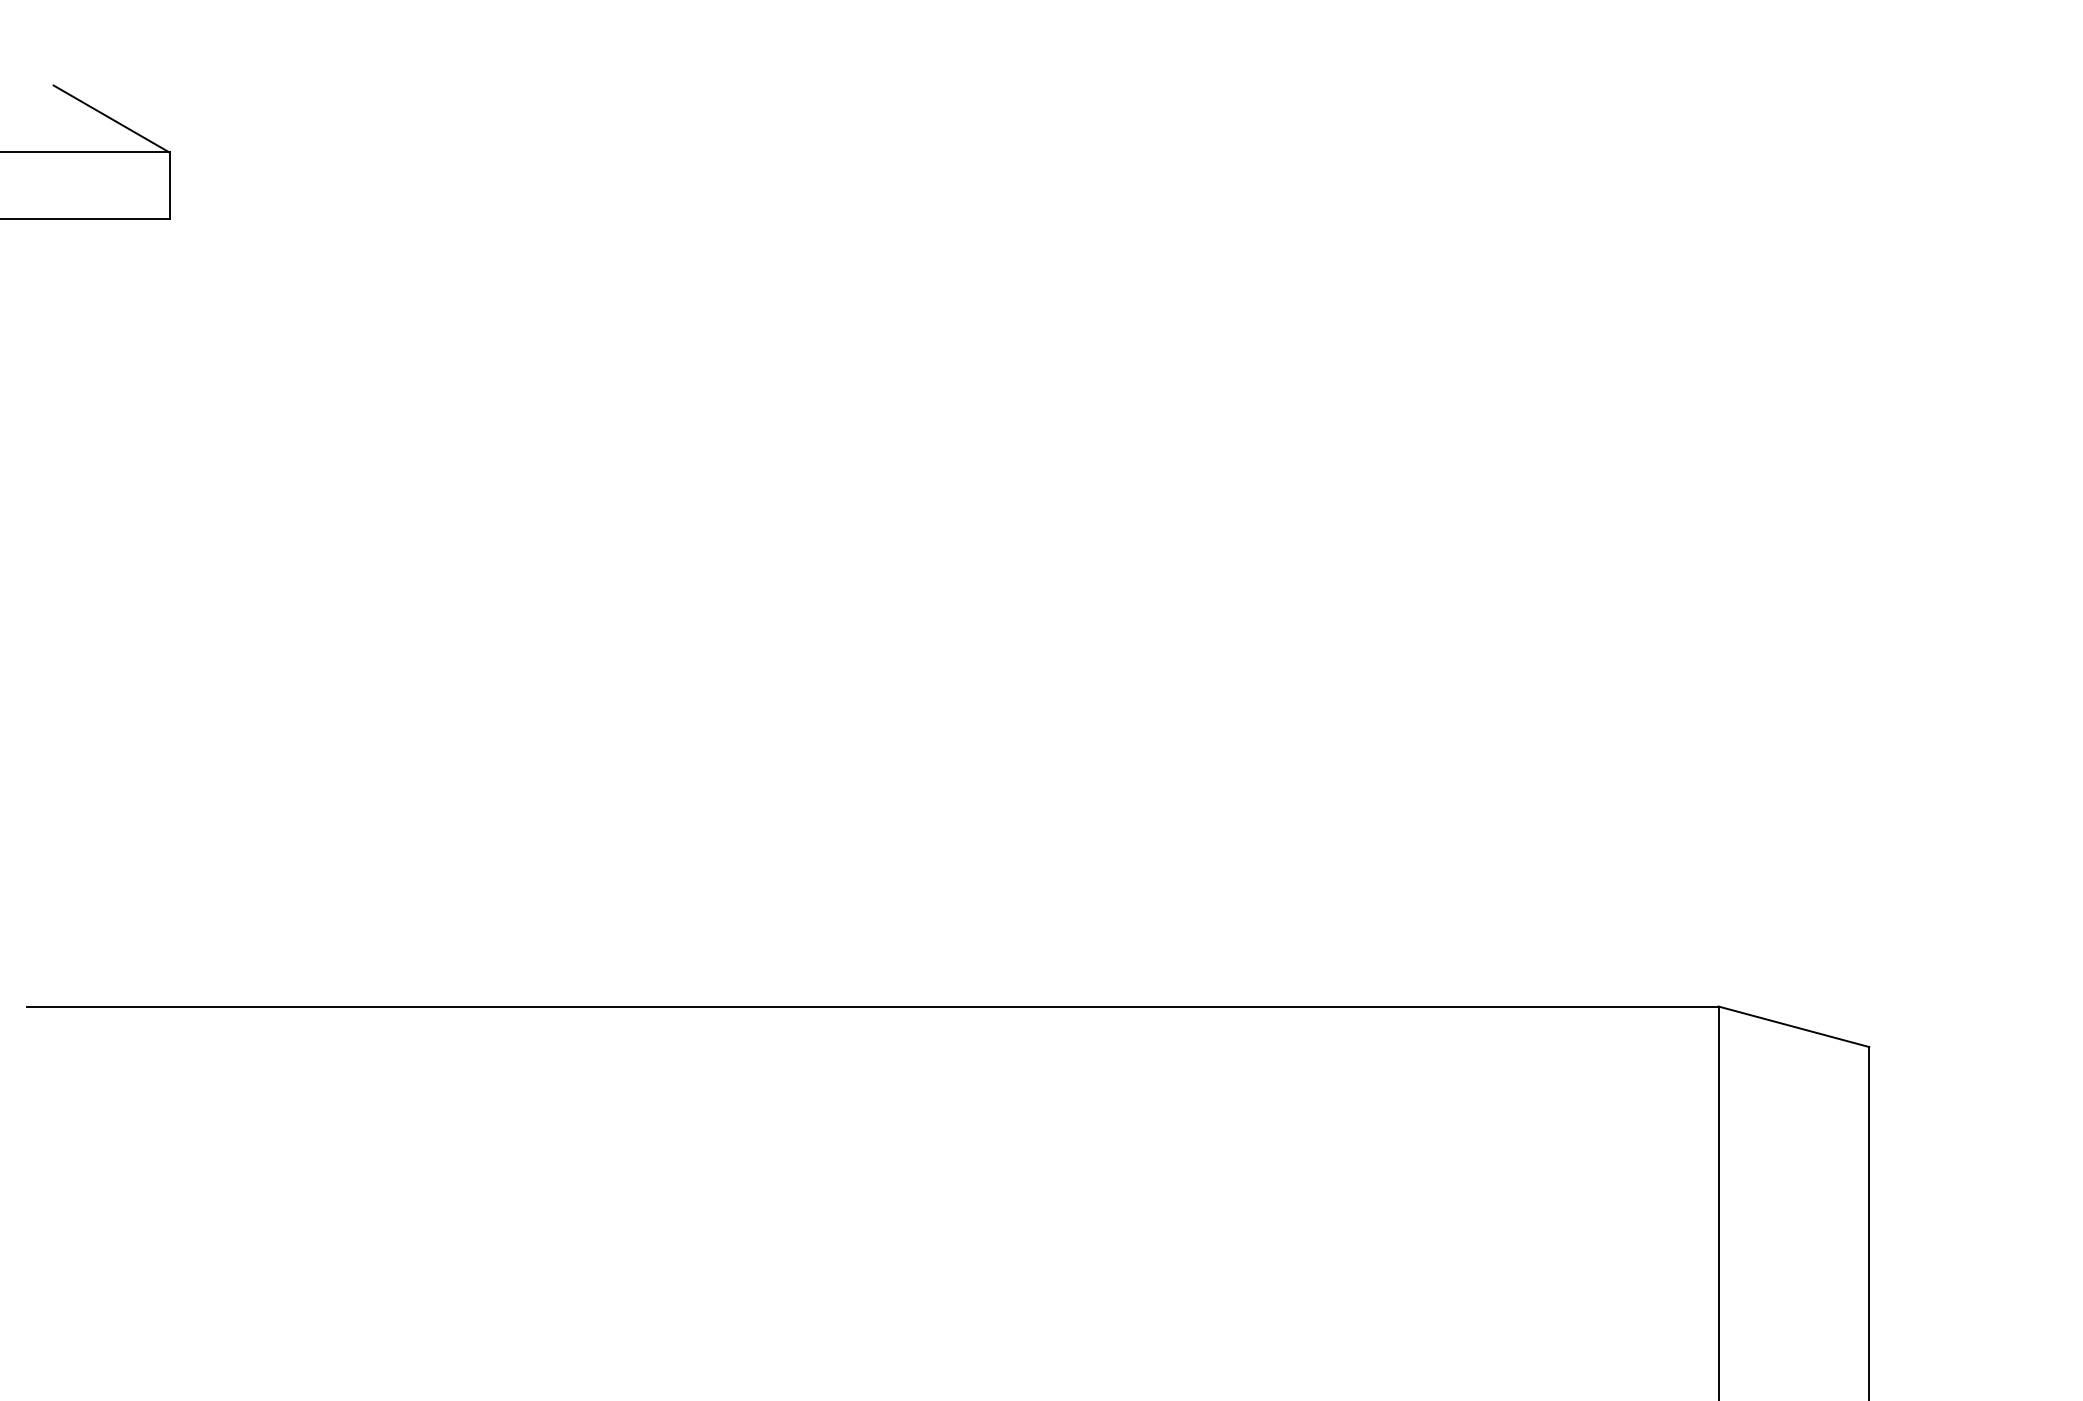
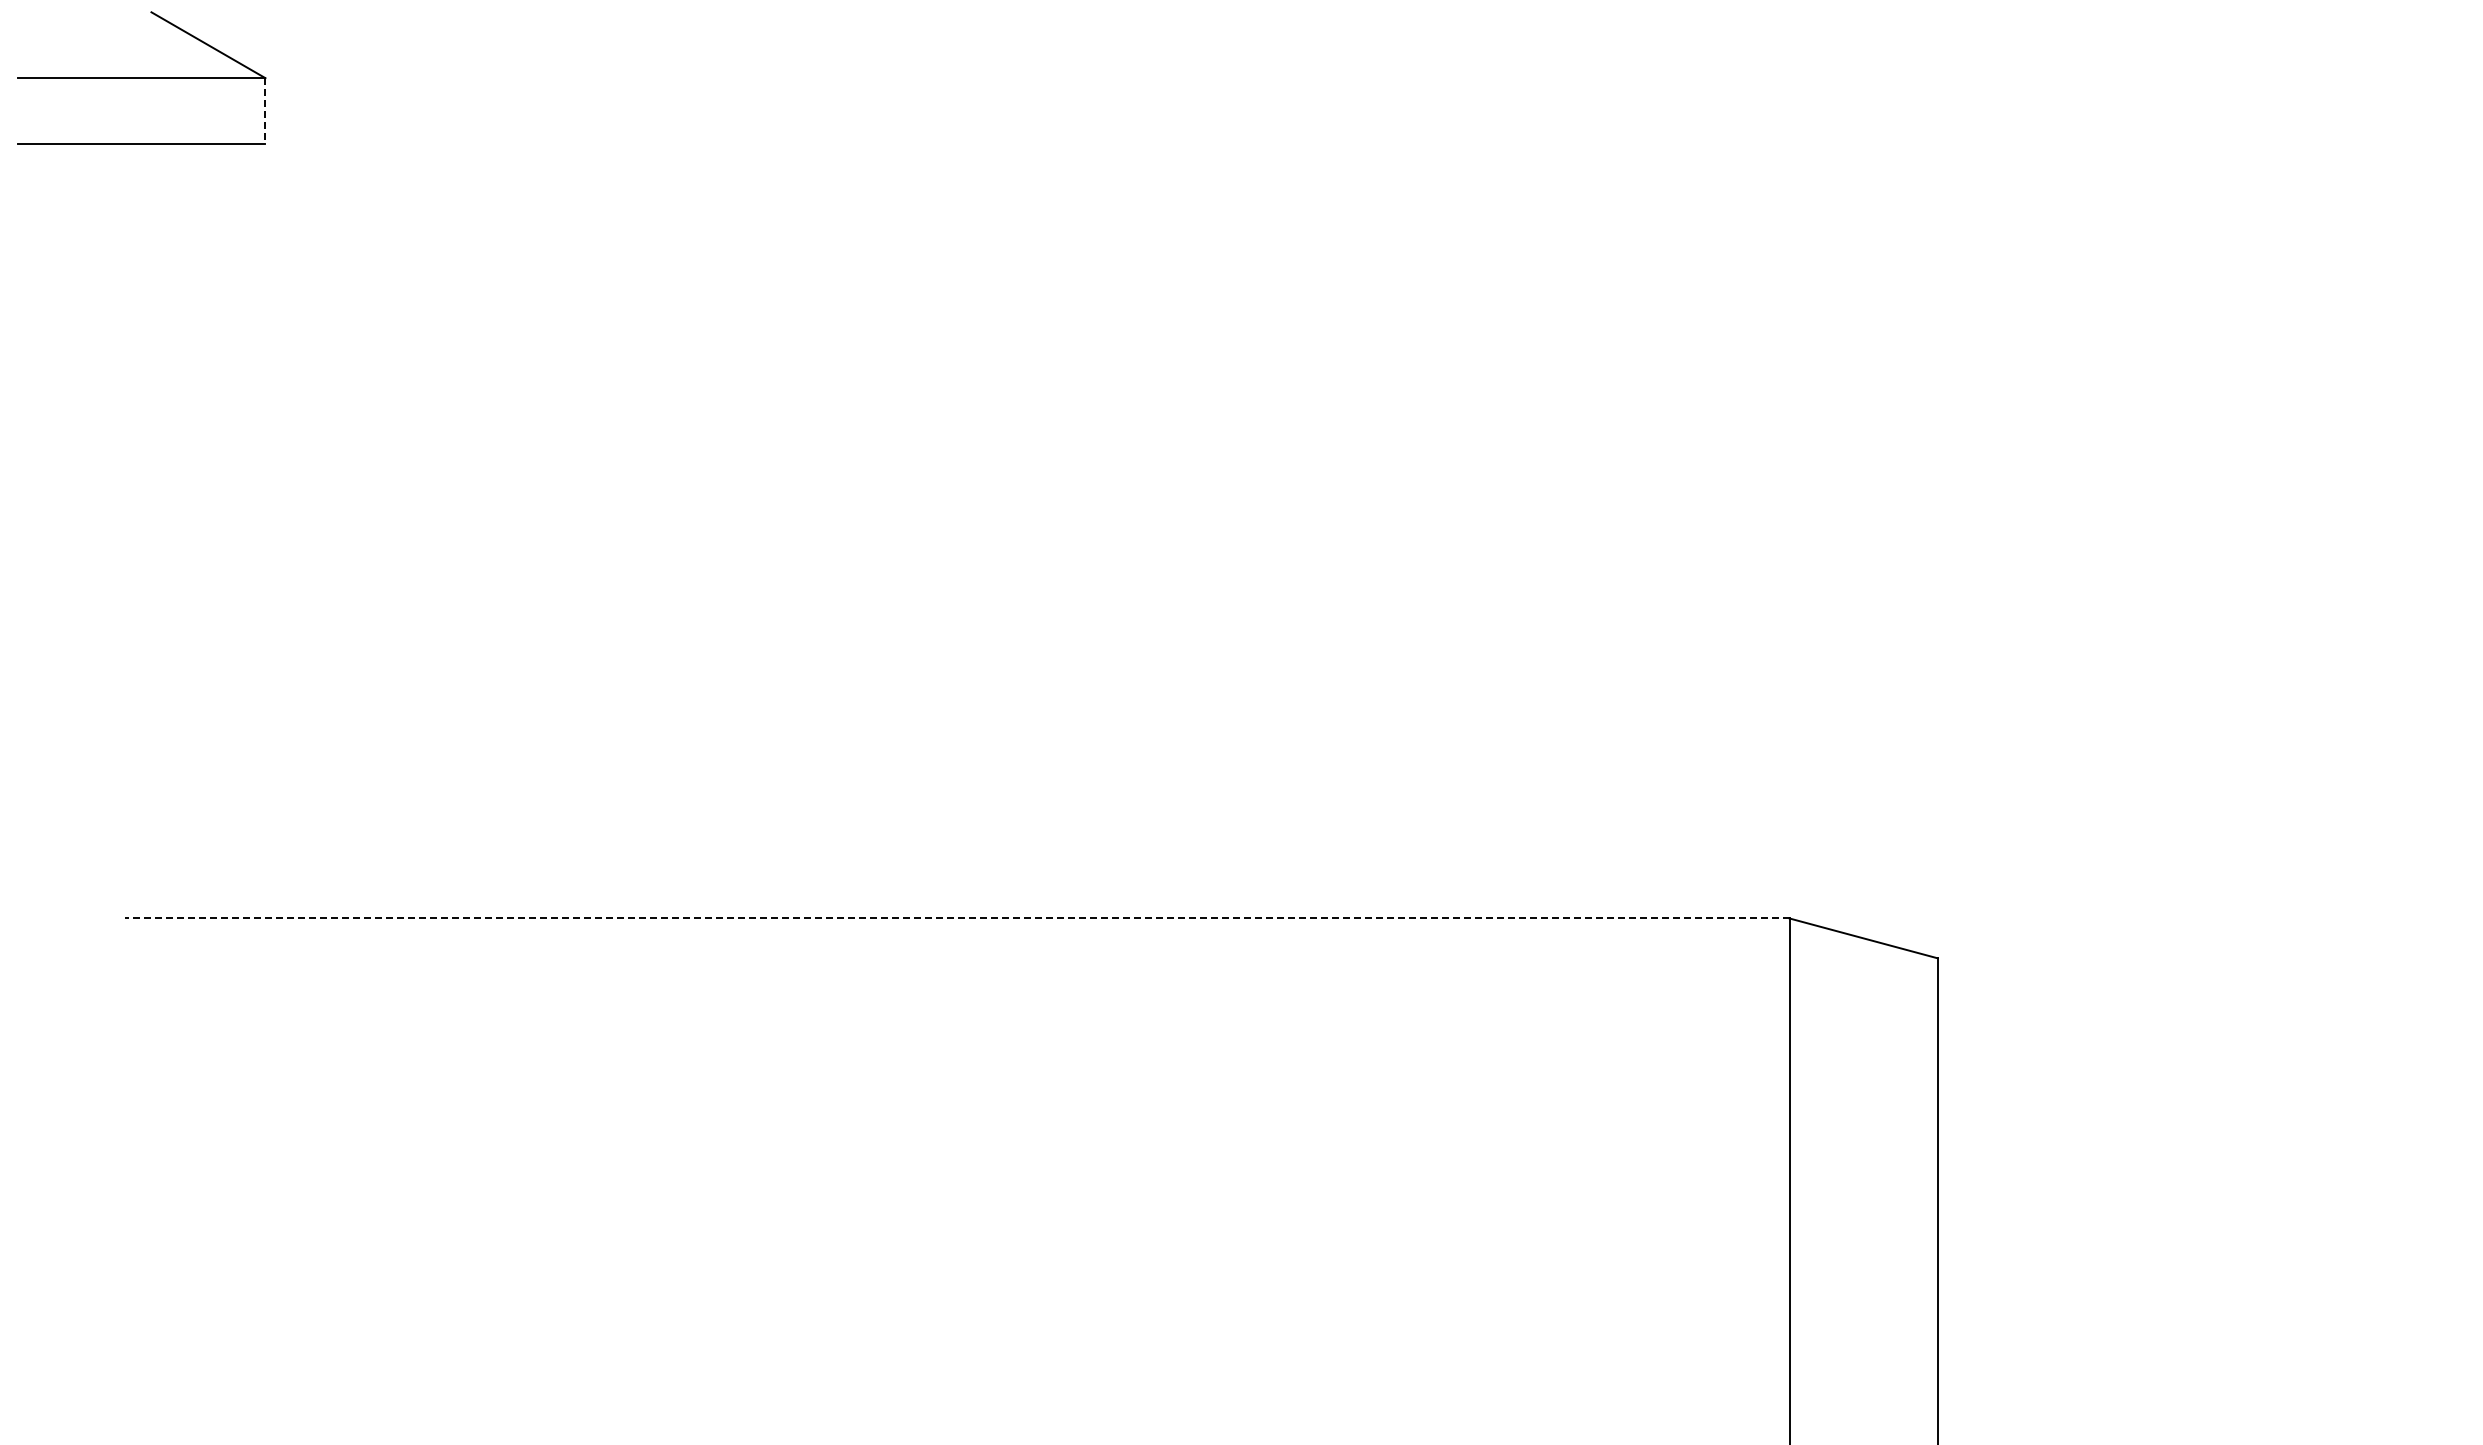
line: (169, 186) -> (265, 111), solid -> dashed
line: (871, 1006) -> (956, 918), solid -> dashed

